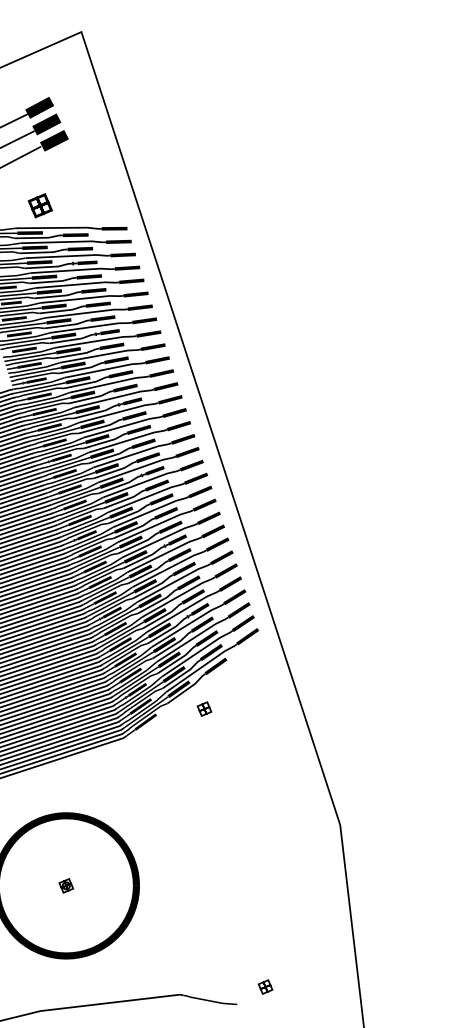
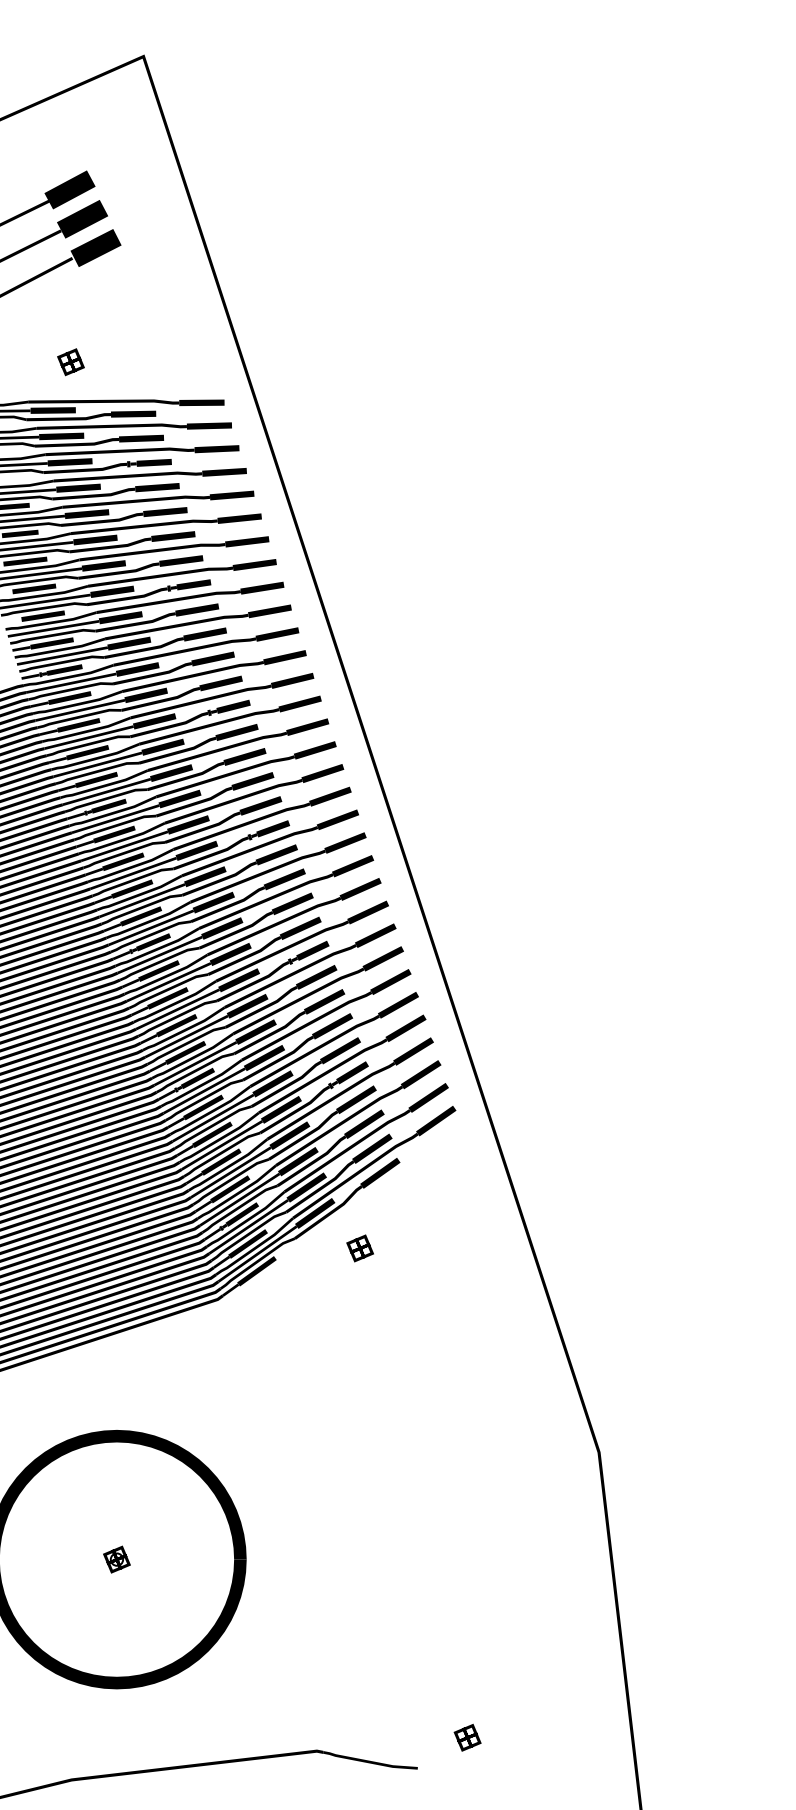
part: (39, 205) -> (69, 361), size x0.62

